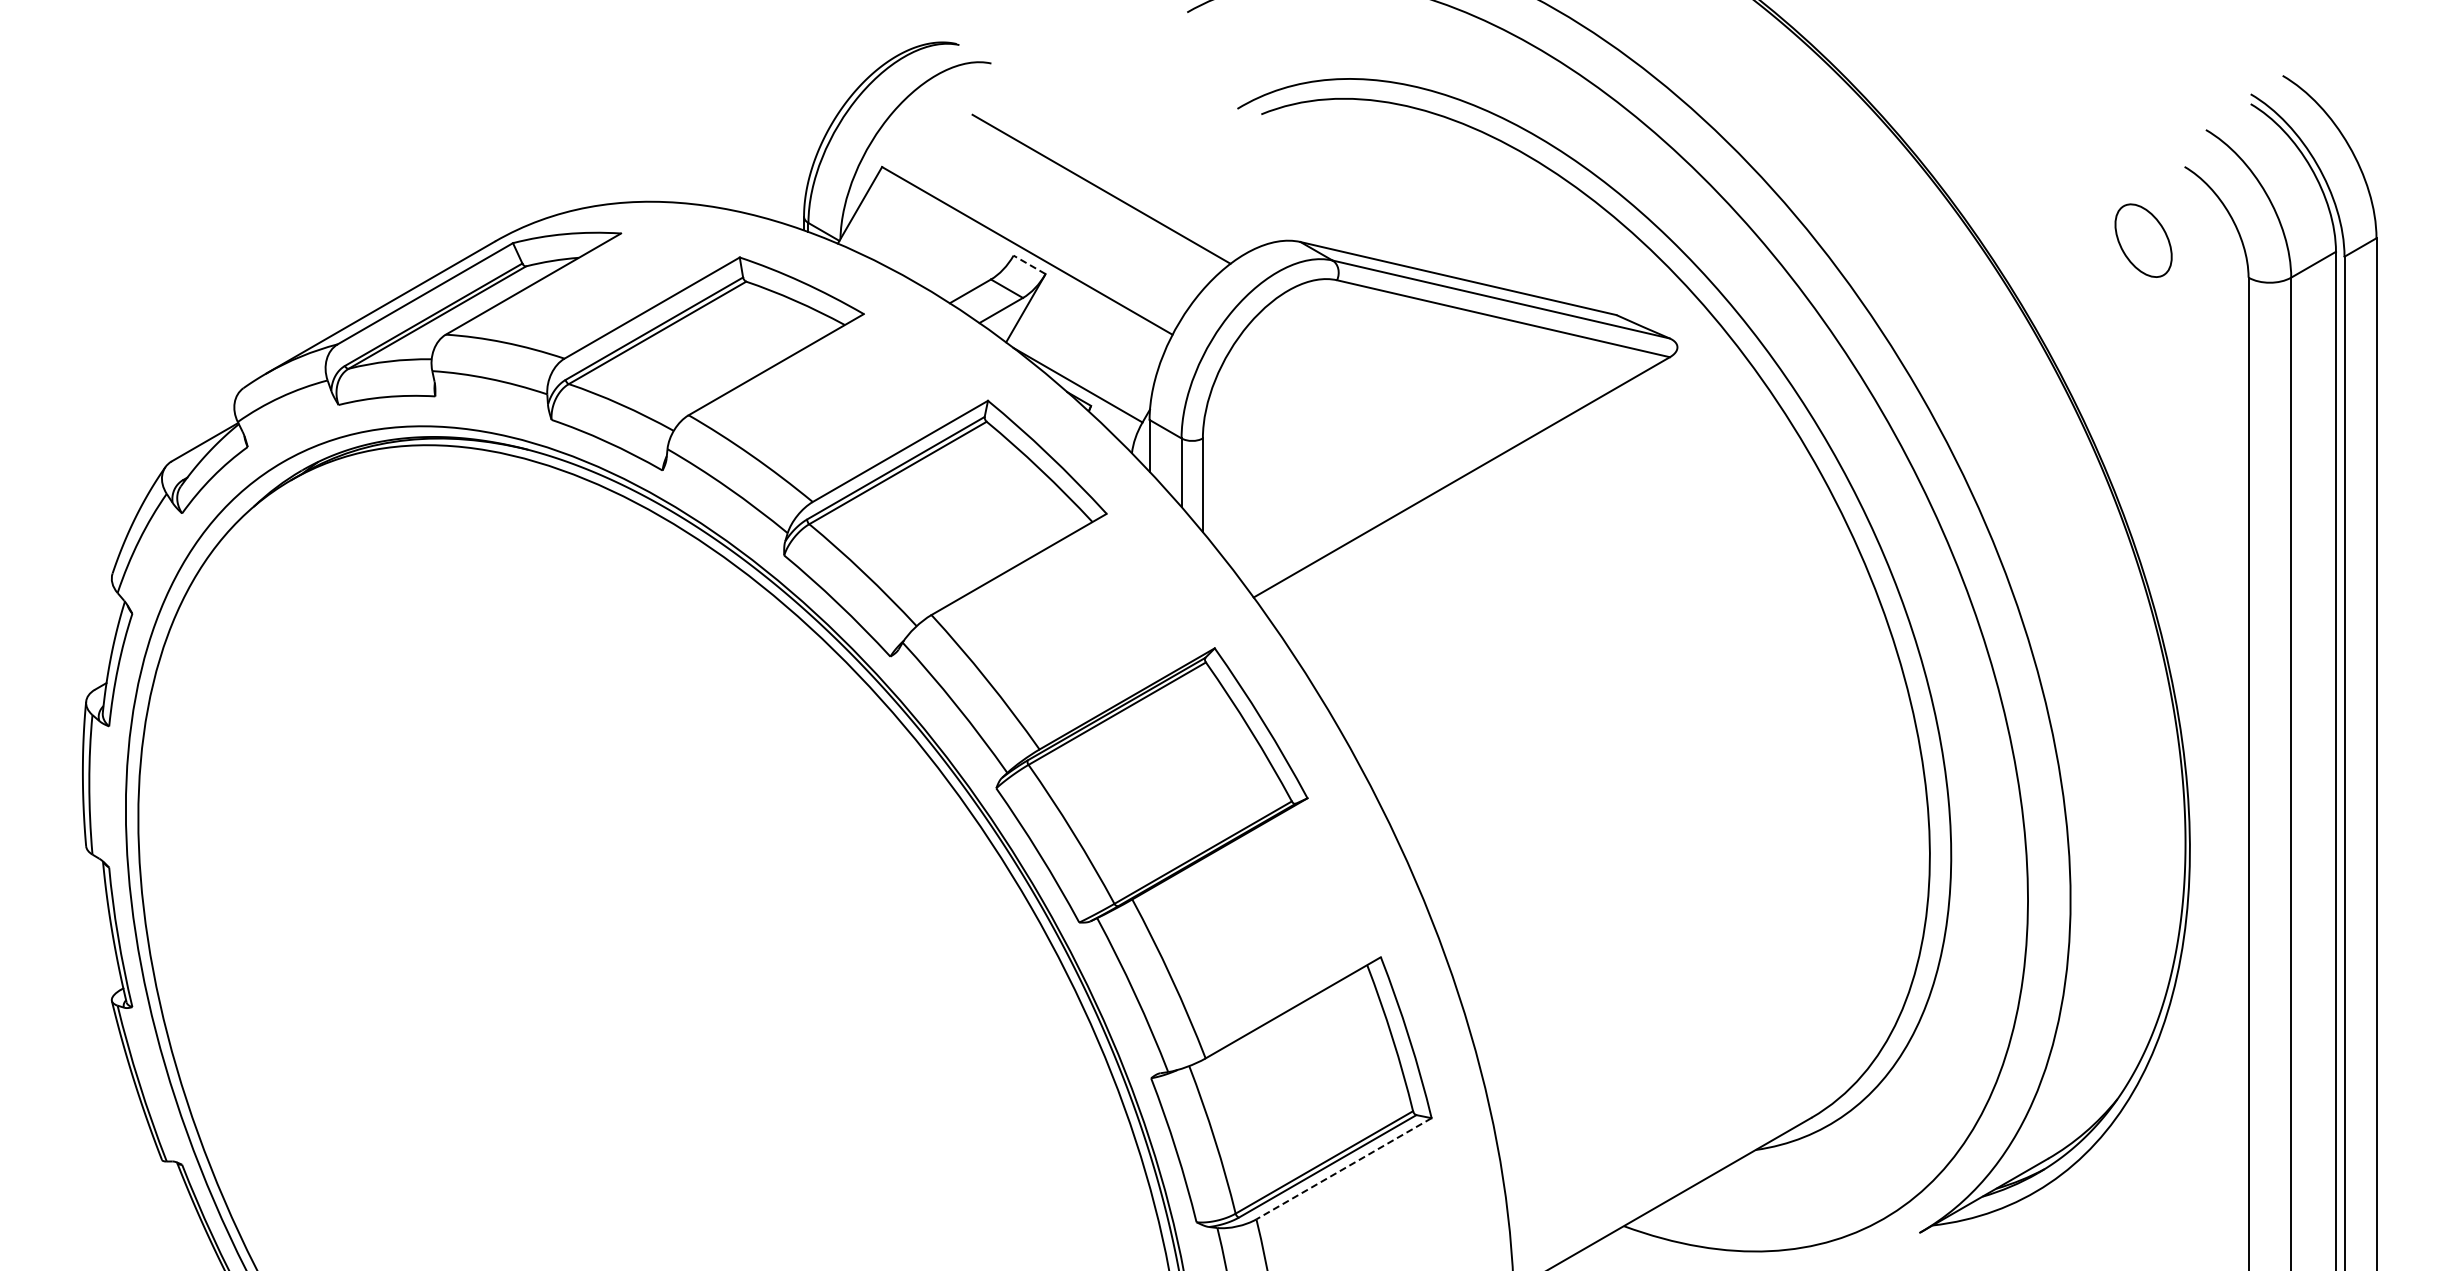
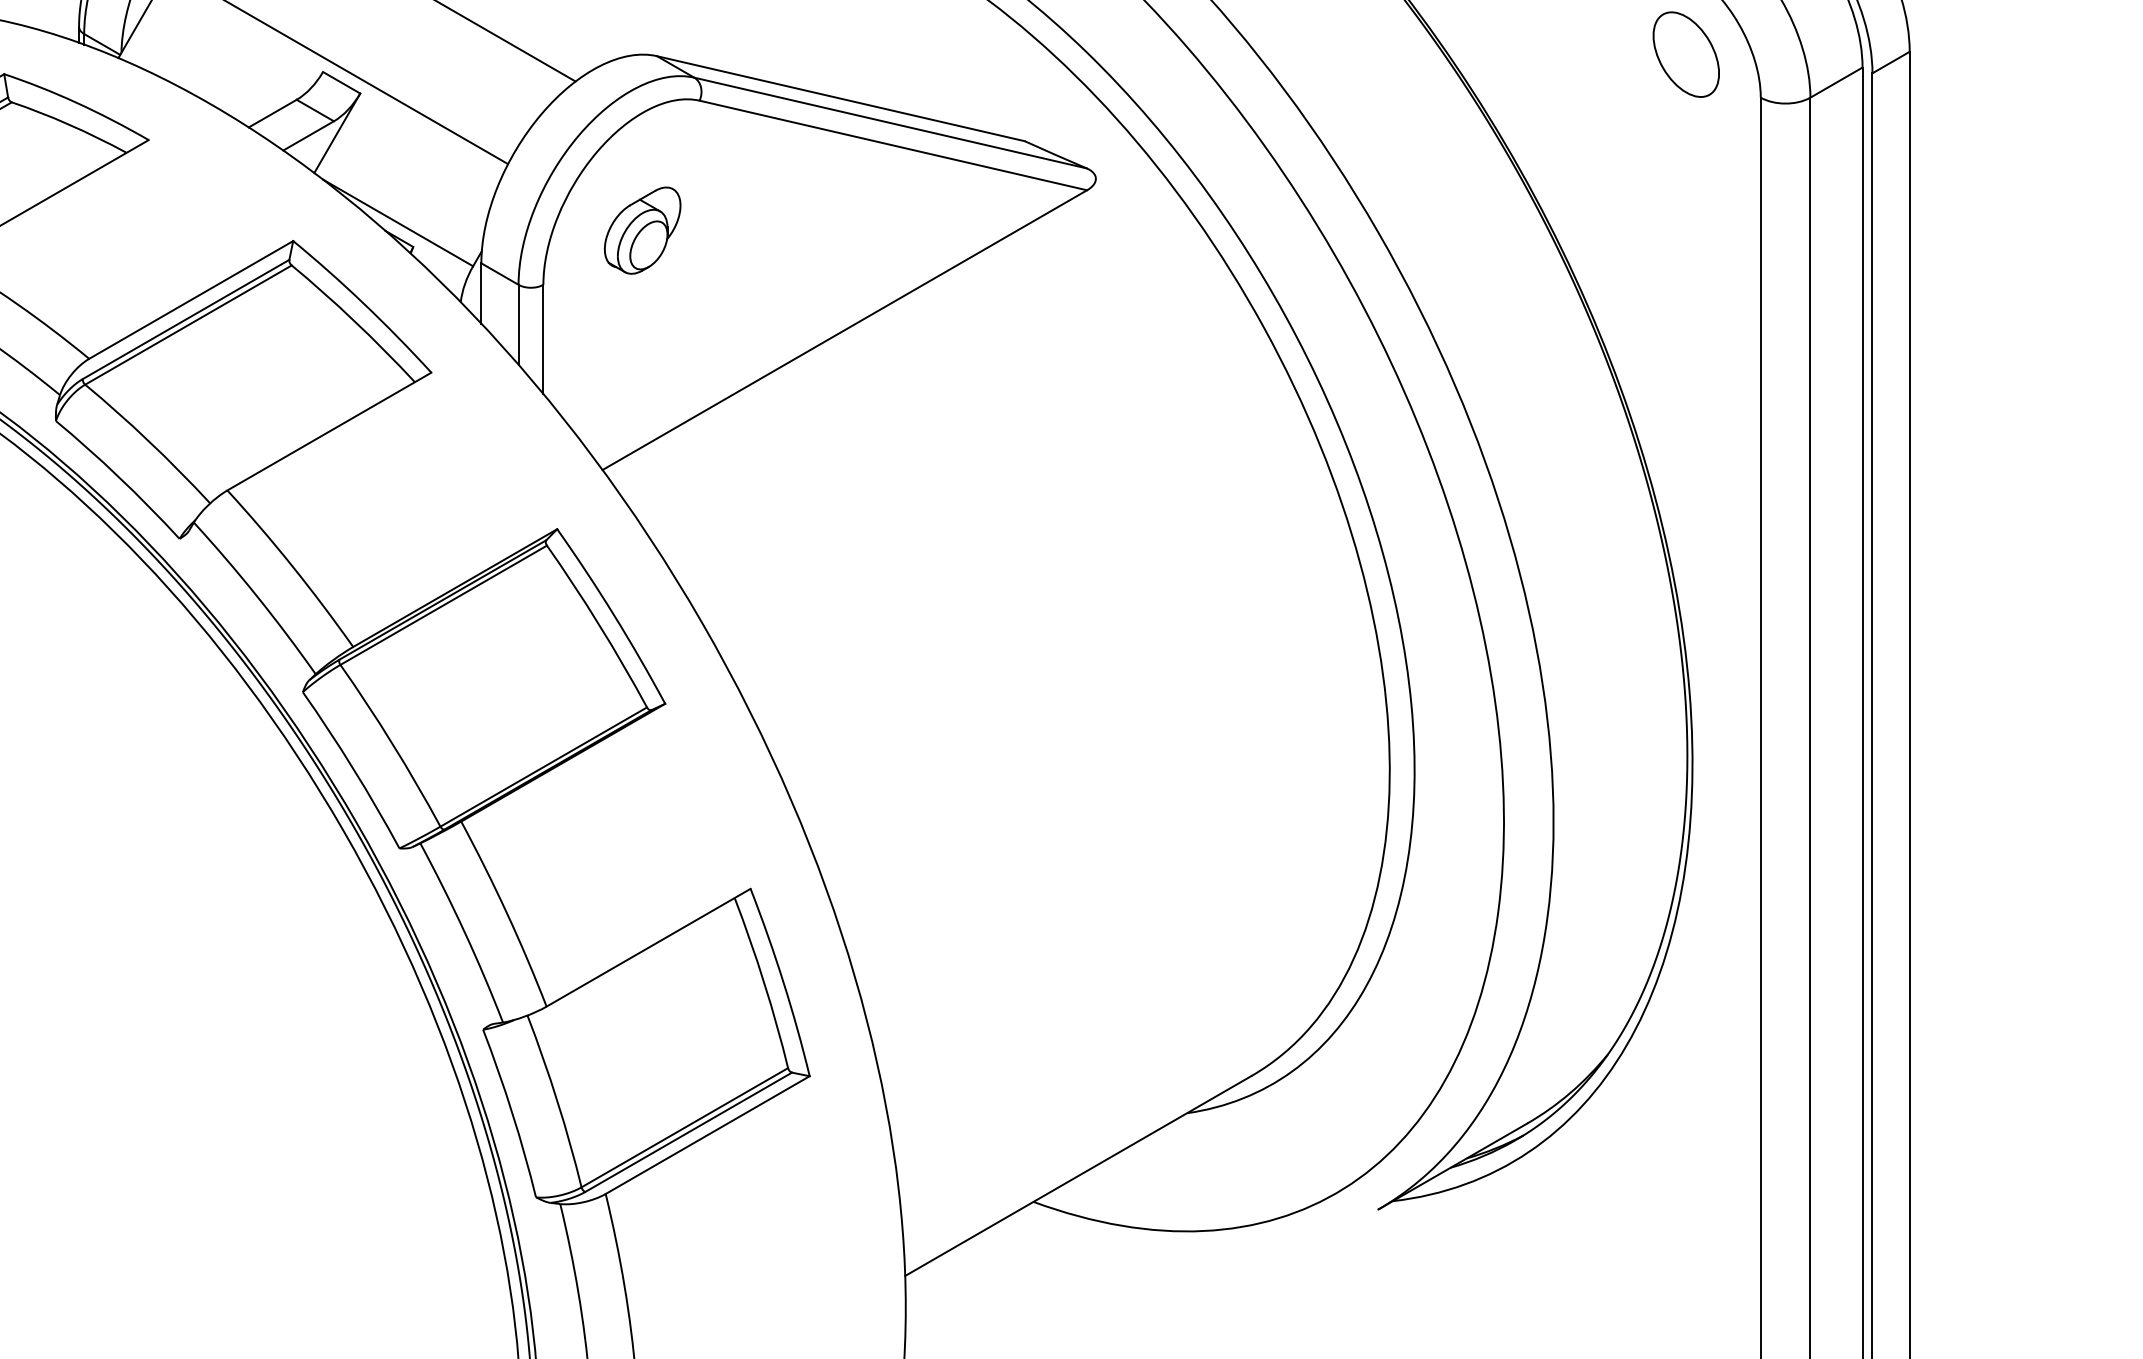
part: (2143, 240) -> (1686, 54), moved
line: (1029, 264) -> (341, 82), dashed -> solid
part: (1287, 391) -> (641, 230), added
line: (1343, 1169) -> (707, 1135), dashed -> solid

